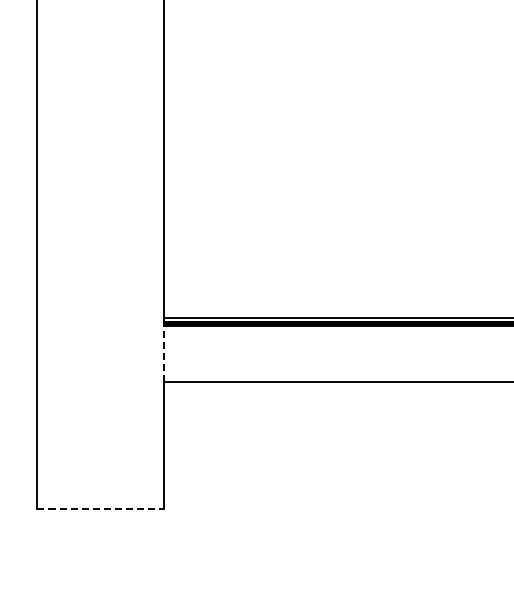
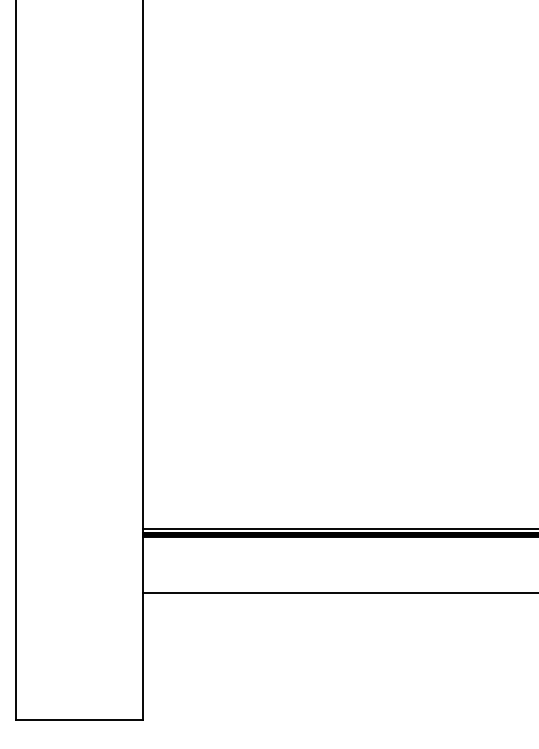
line: (163, 353) -> (142, 564), dashed -> solid
line: (101, 509) -> (80, 720), dashed -> solid

